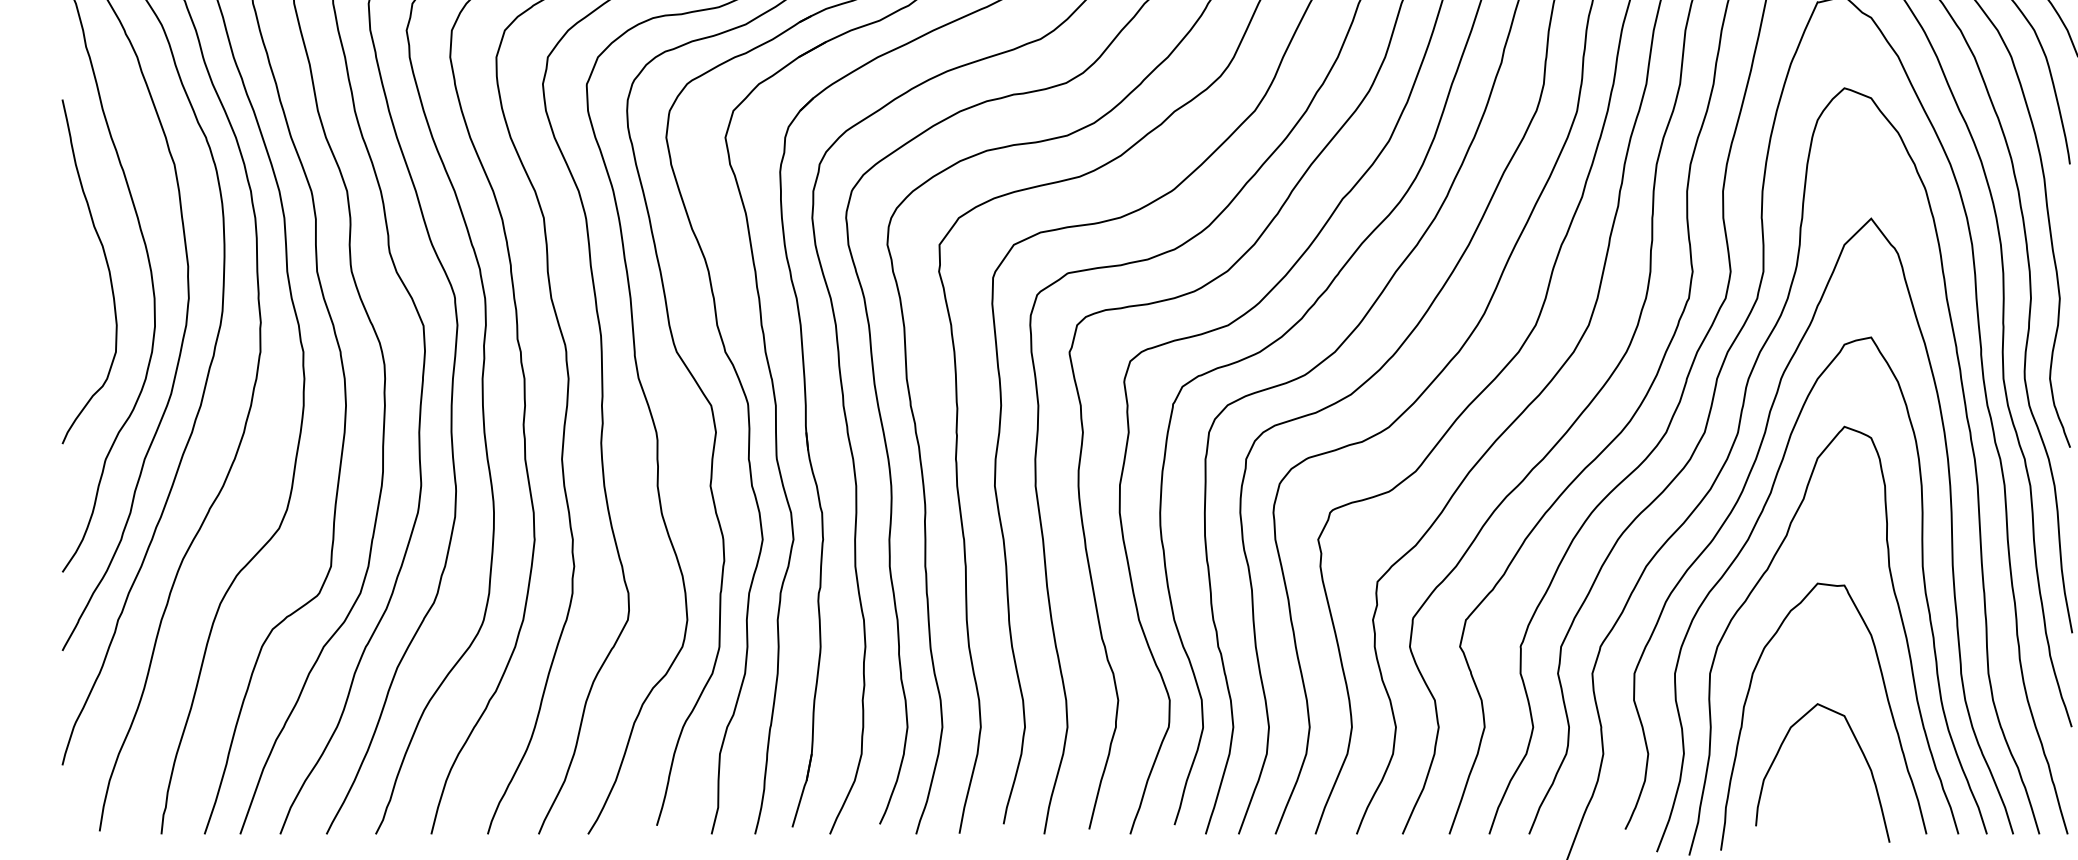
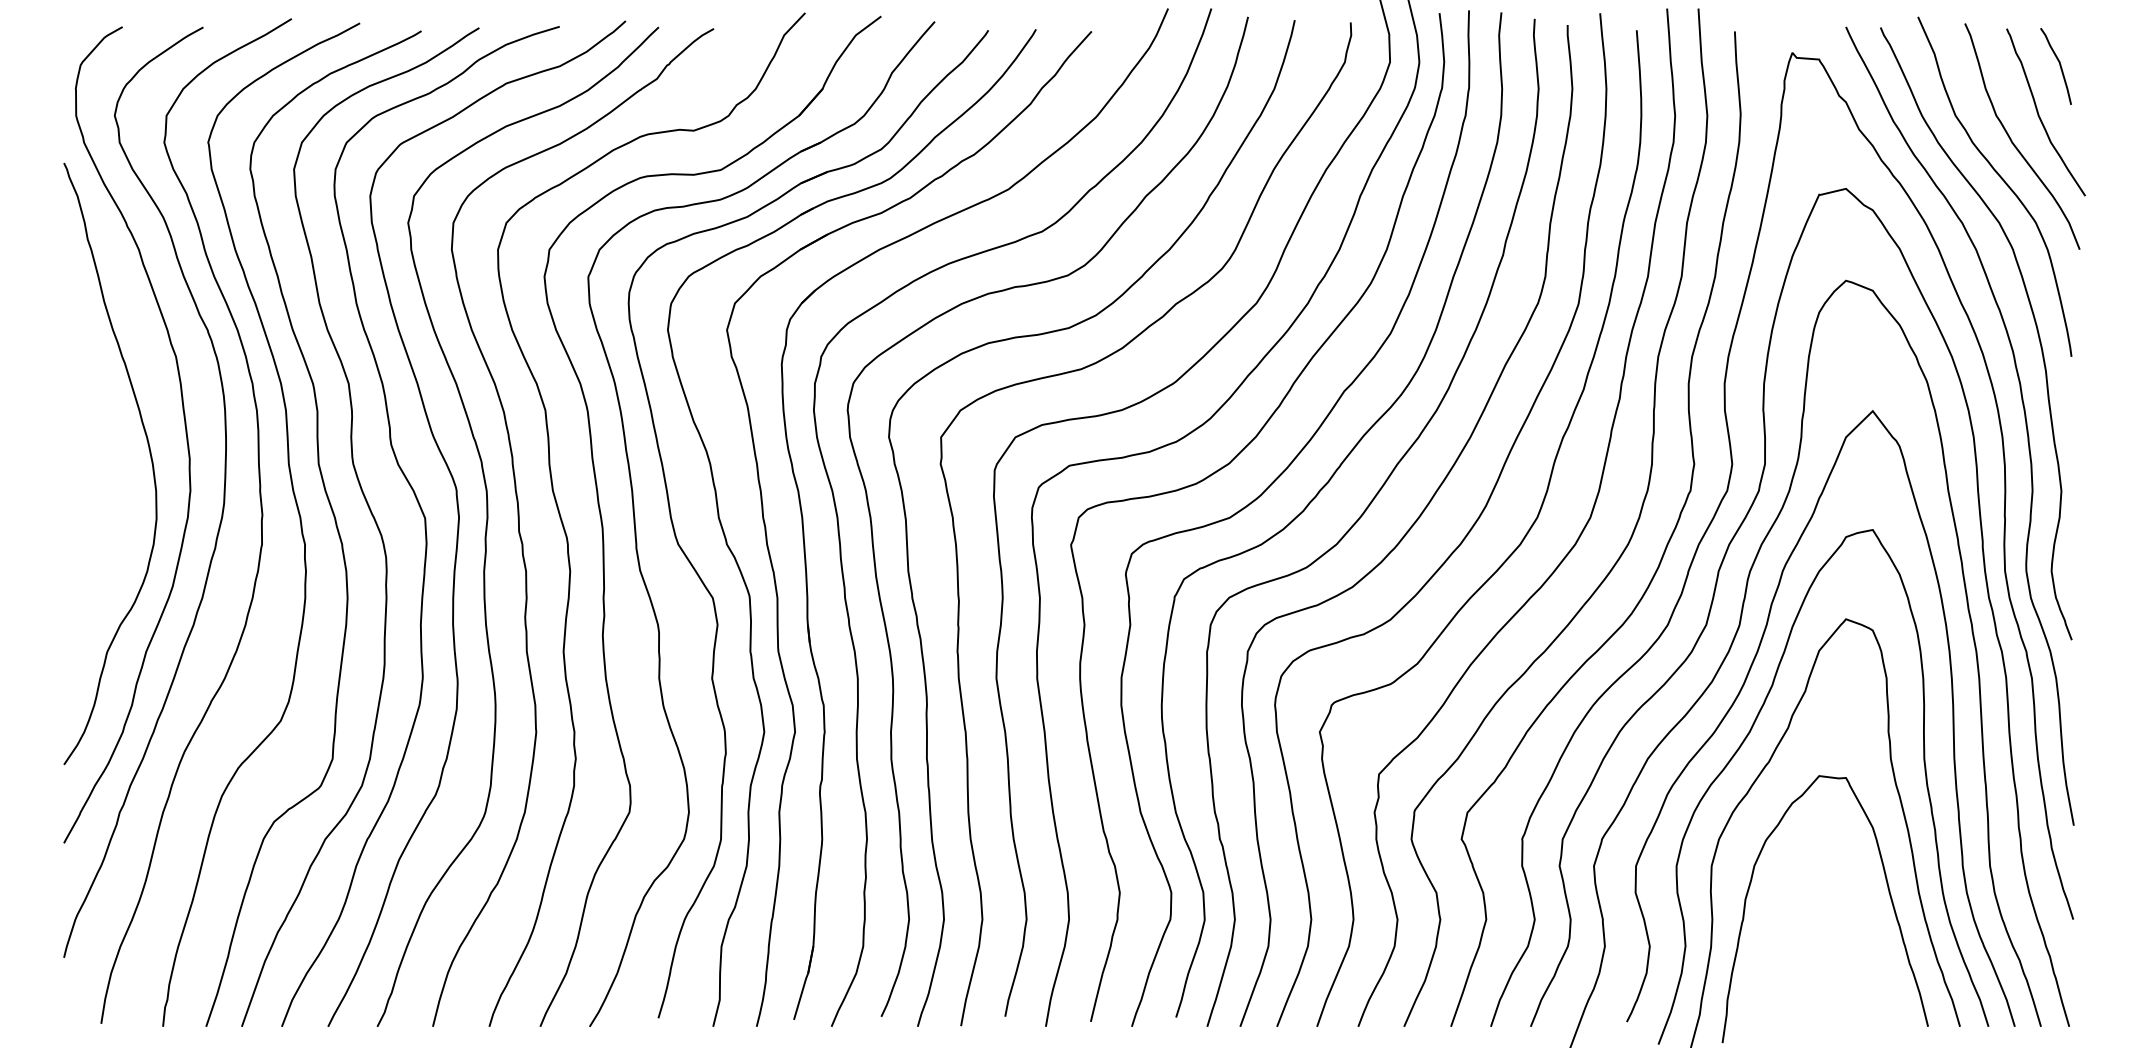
curve: (106, 266) -> (108, 458), removed
curve: (1861, 753) -> (1863, 945), removed

